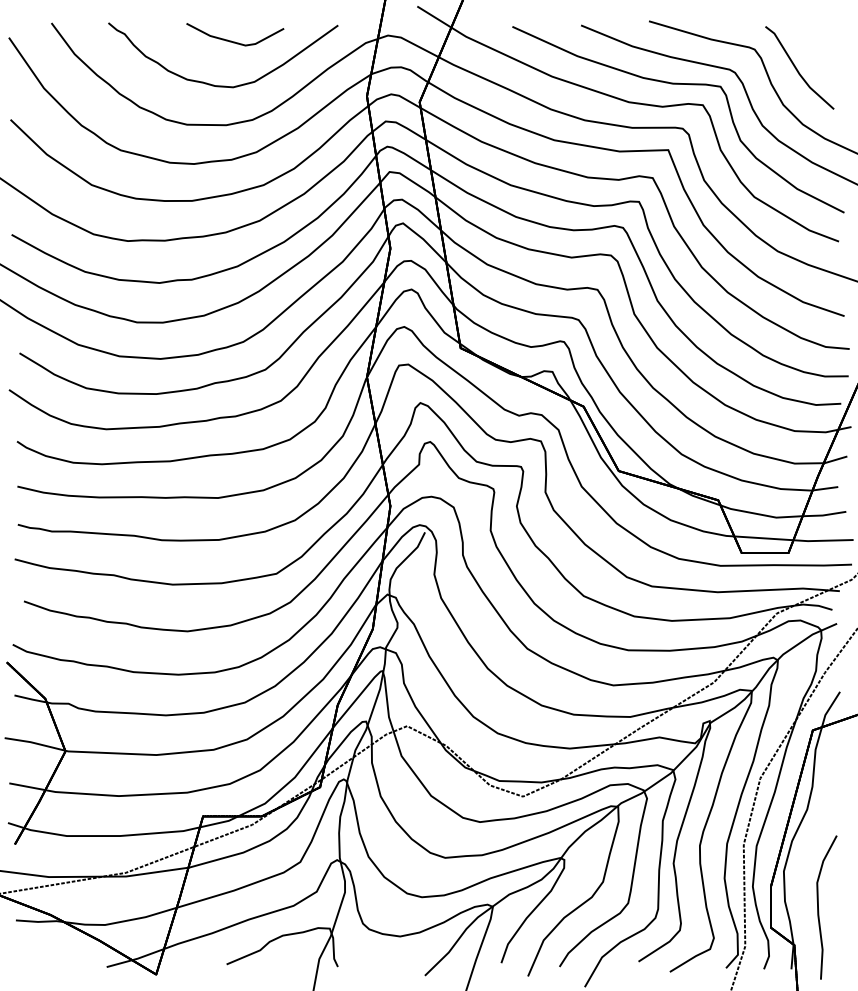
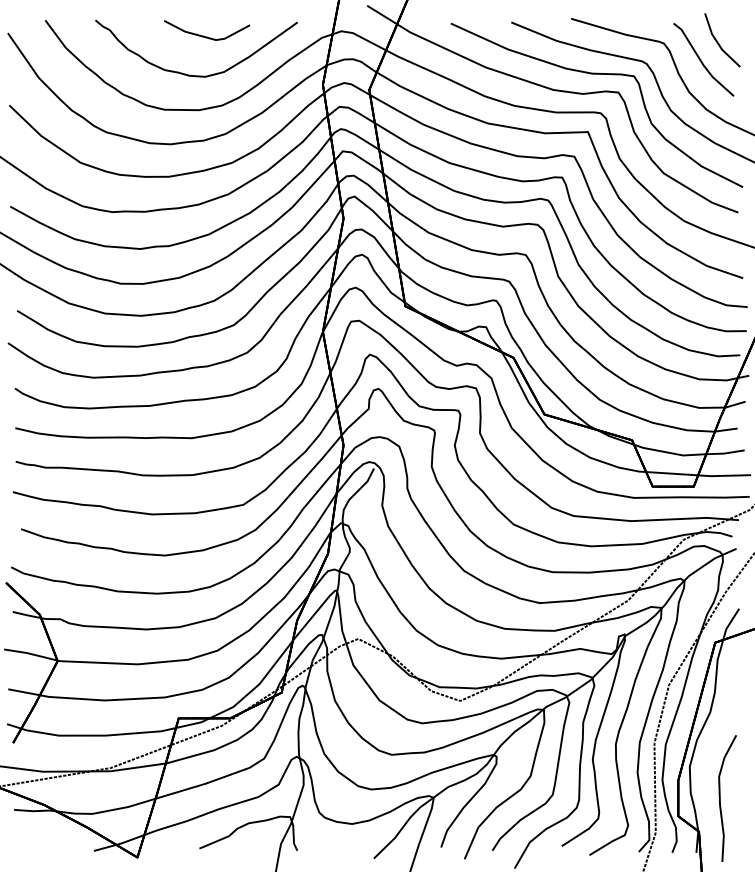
line: (817, 49) -> (719, 43), added

